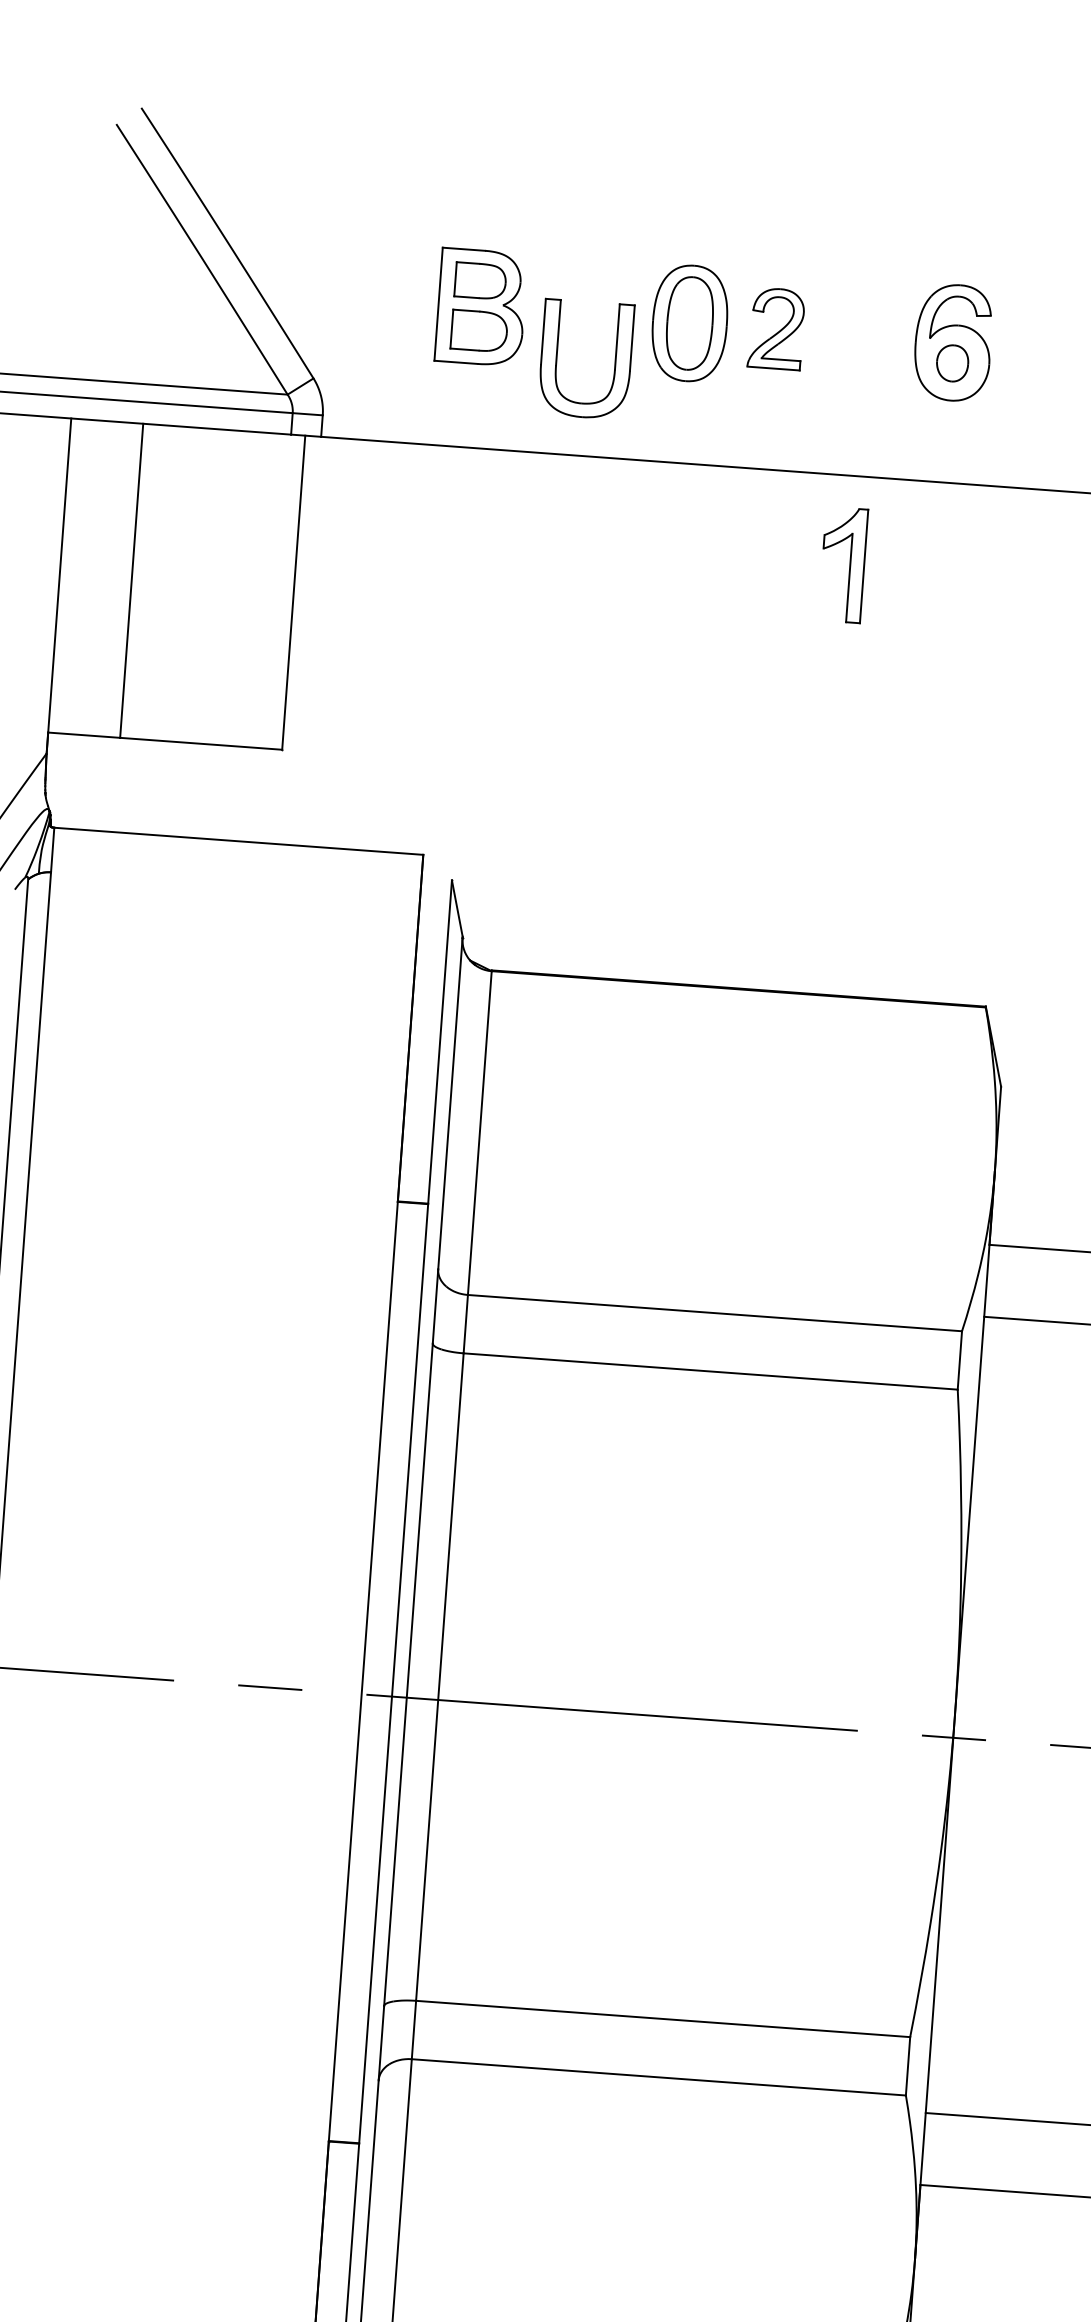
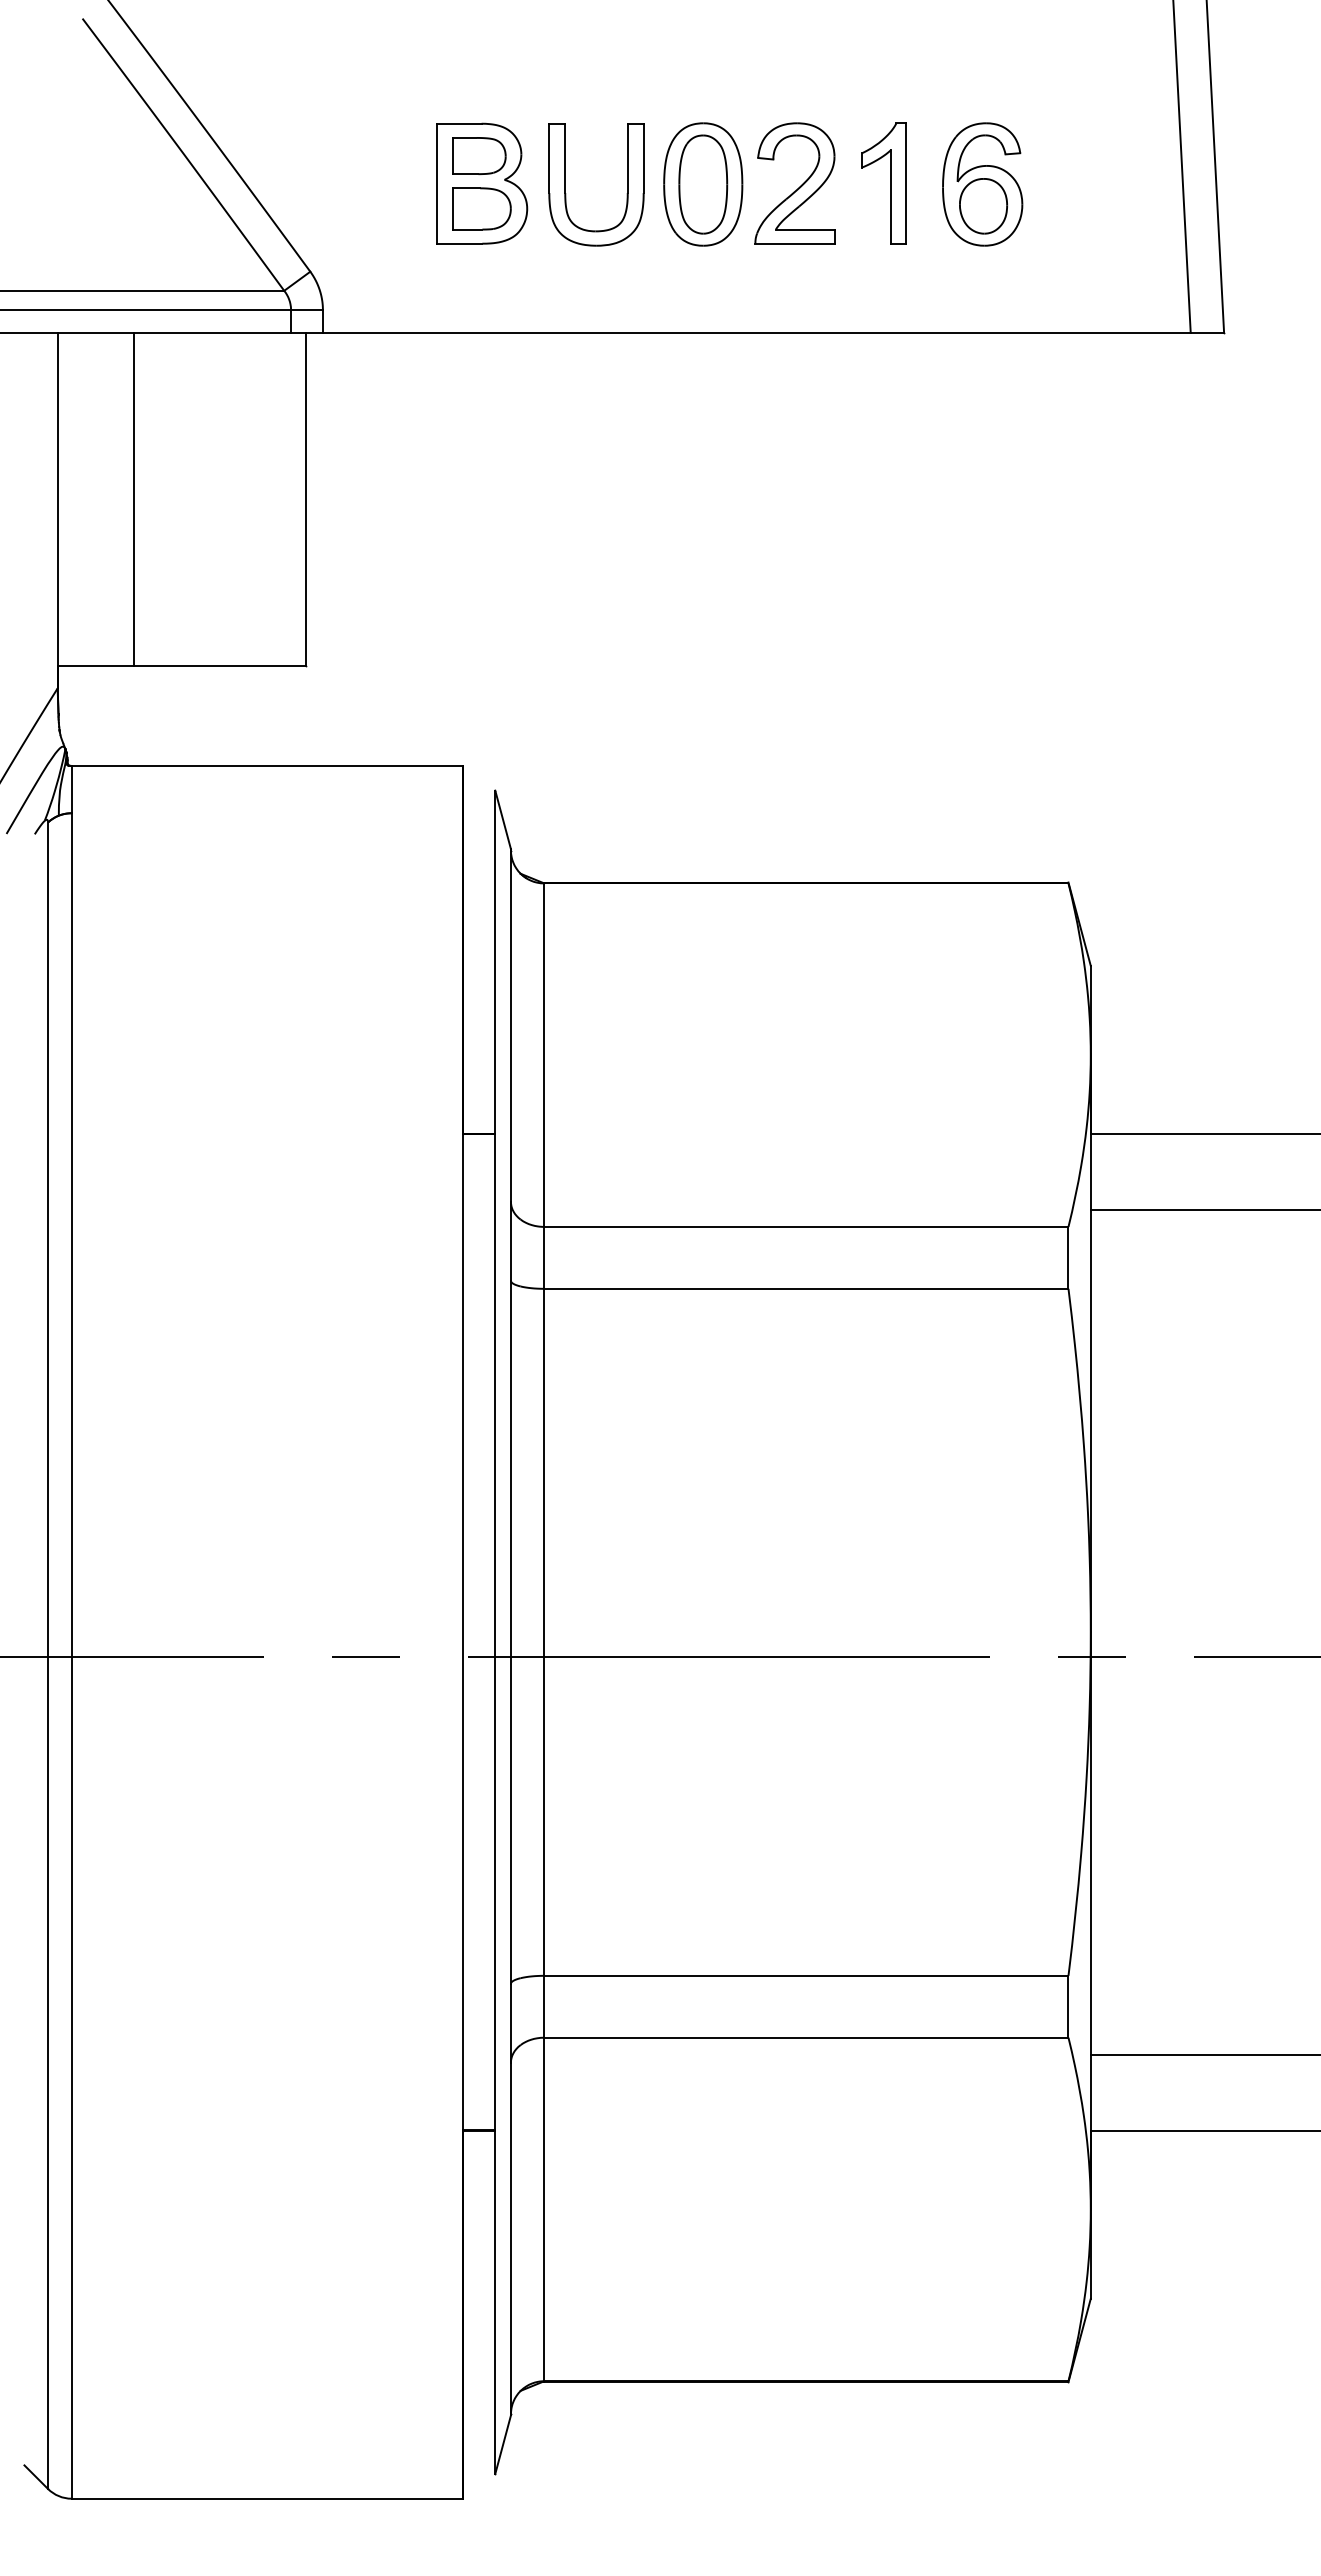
part: (775, 328) -> (794, 183), size x1.43
part: (556, 357) -> (565, 184), moved
part: (952, 363) -> (983, 206), size x1.43
part: (849, 565) -> (890, 183), moved

